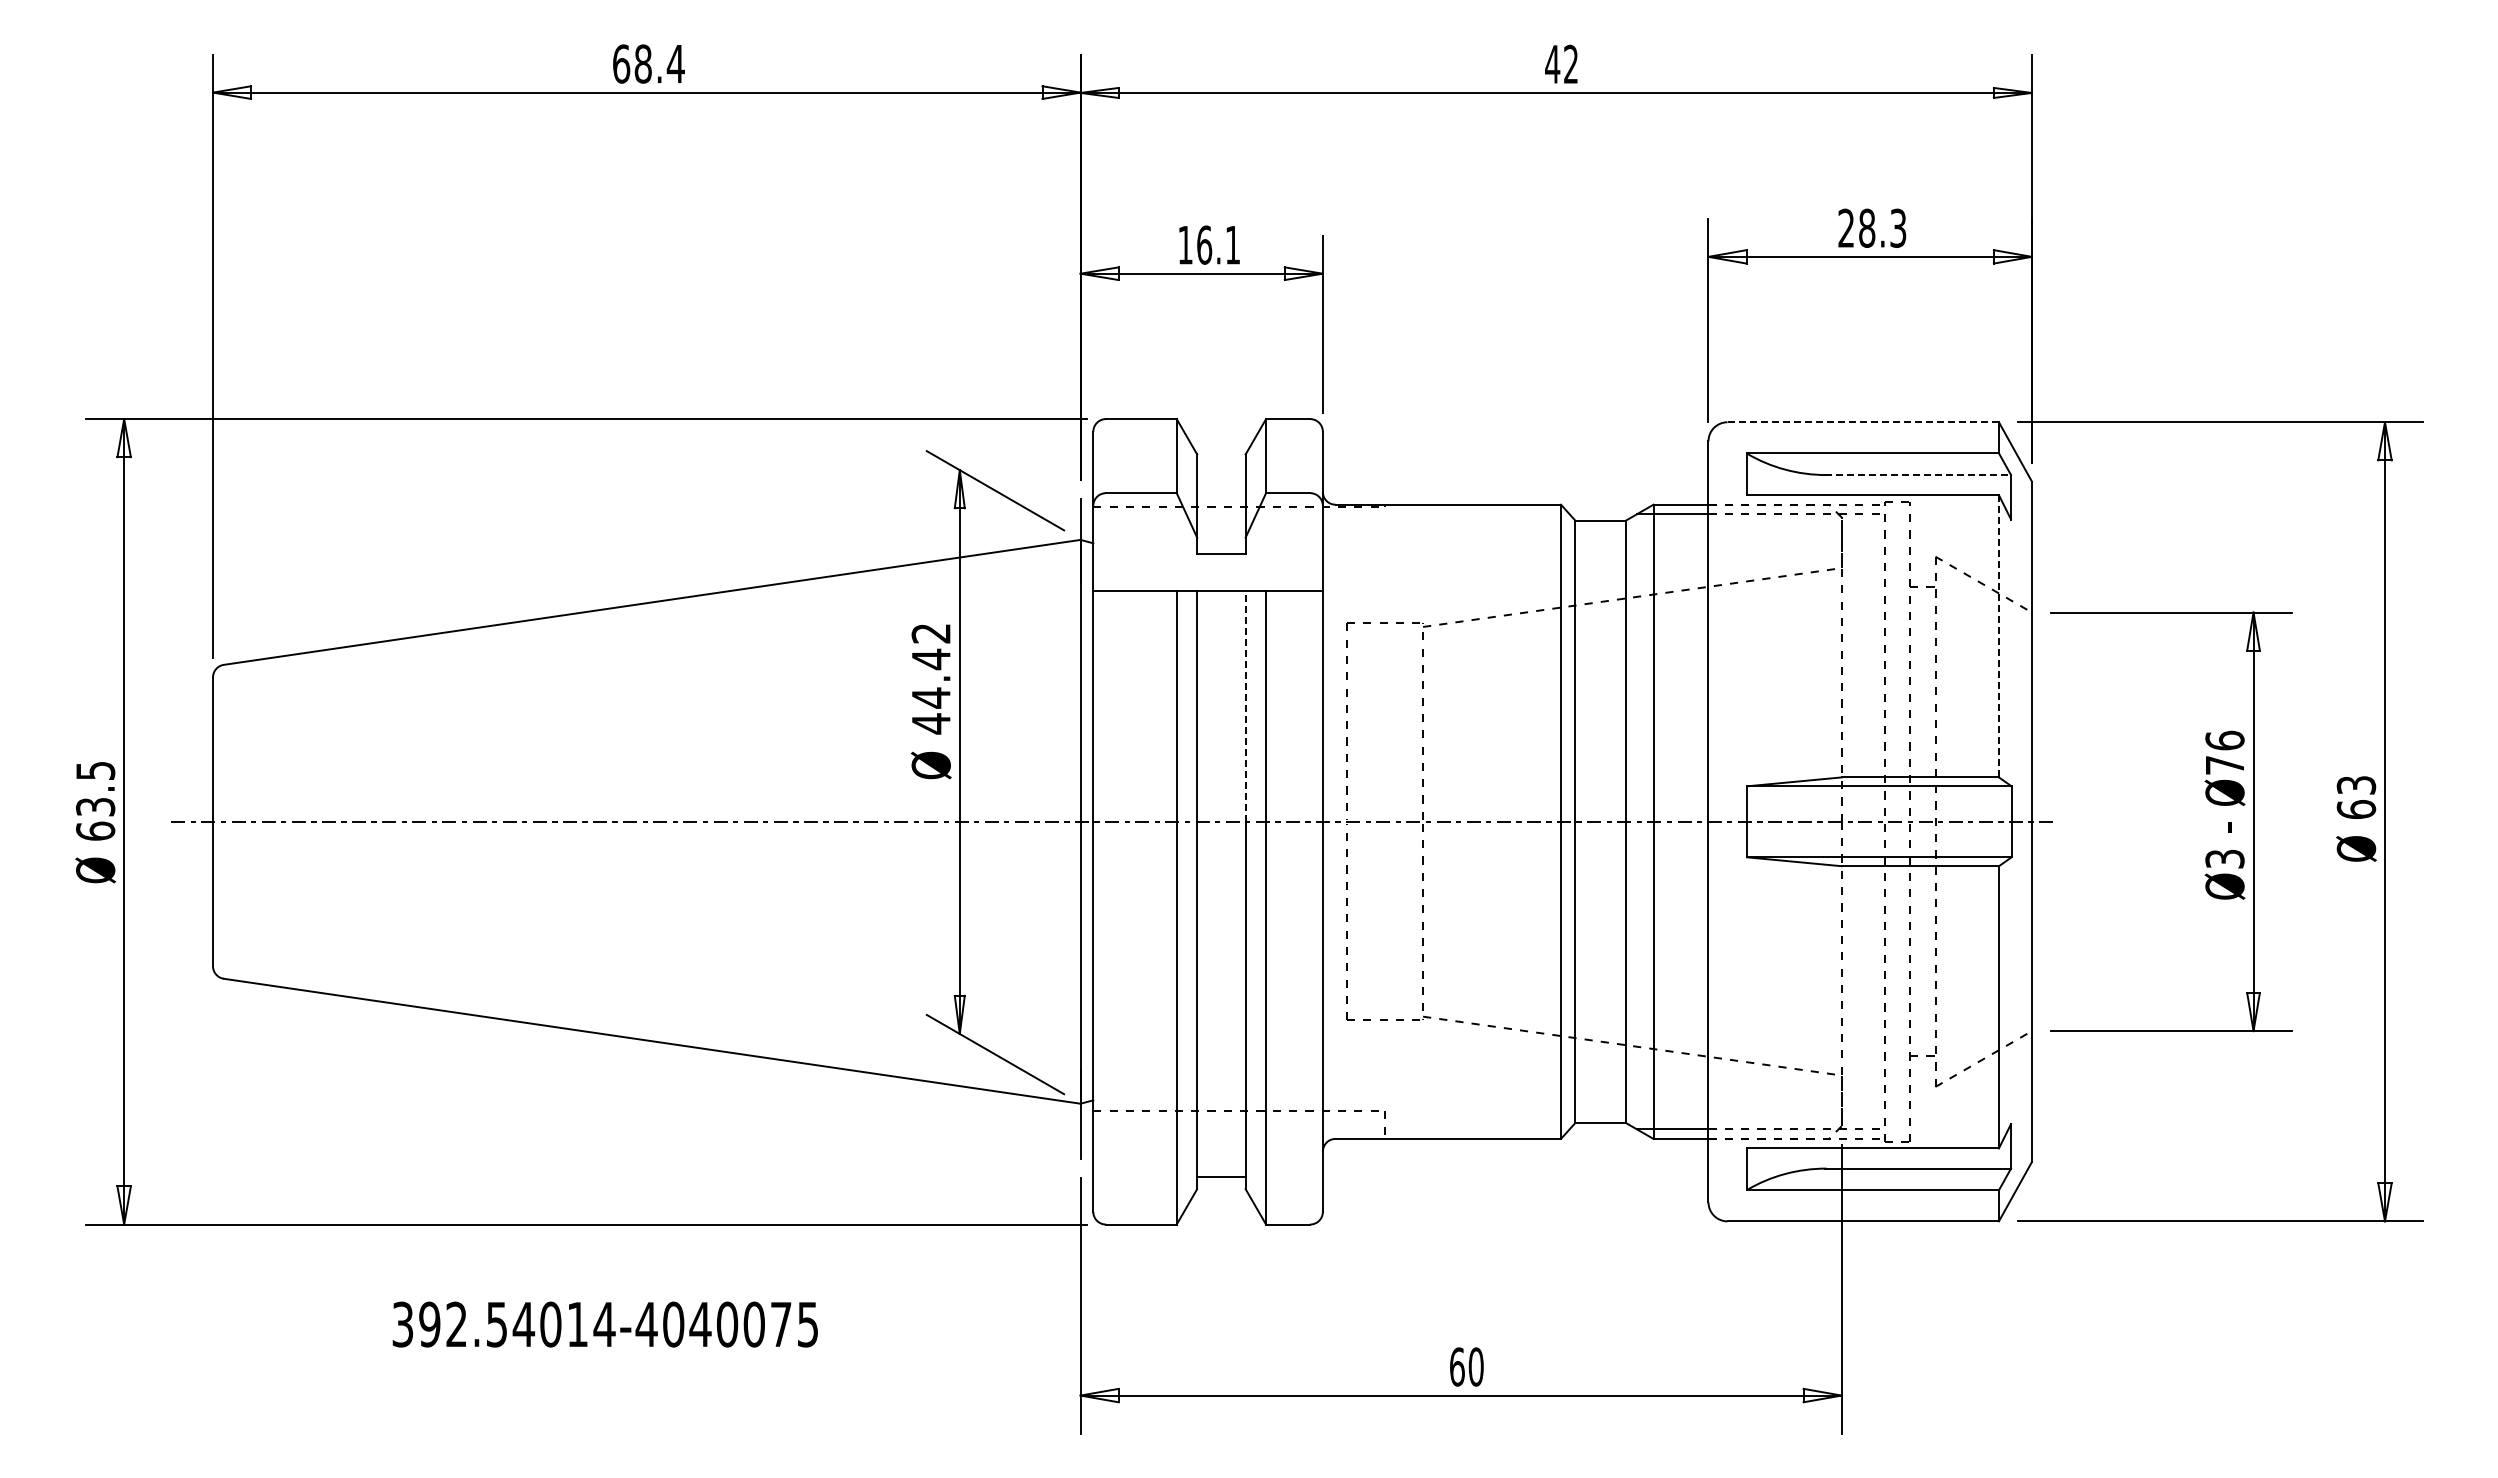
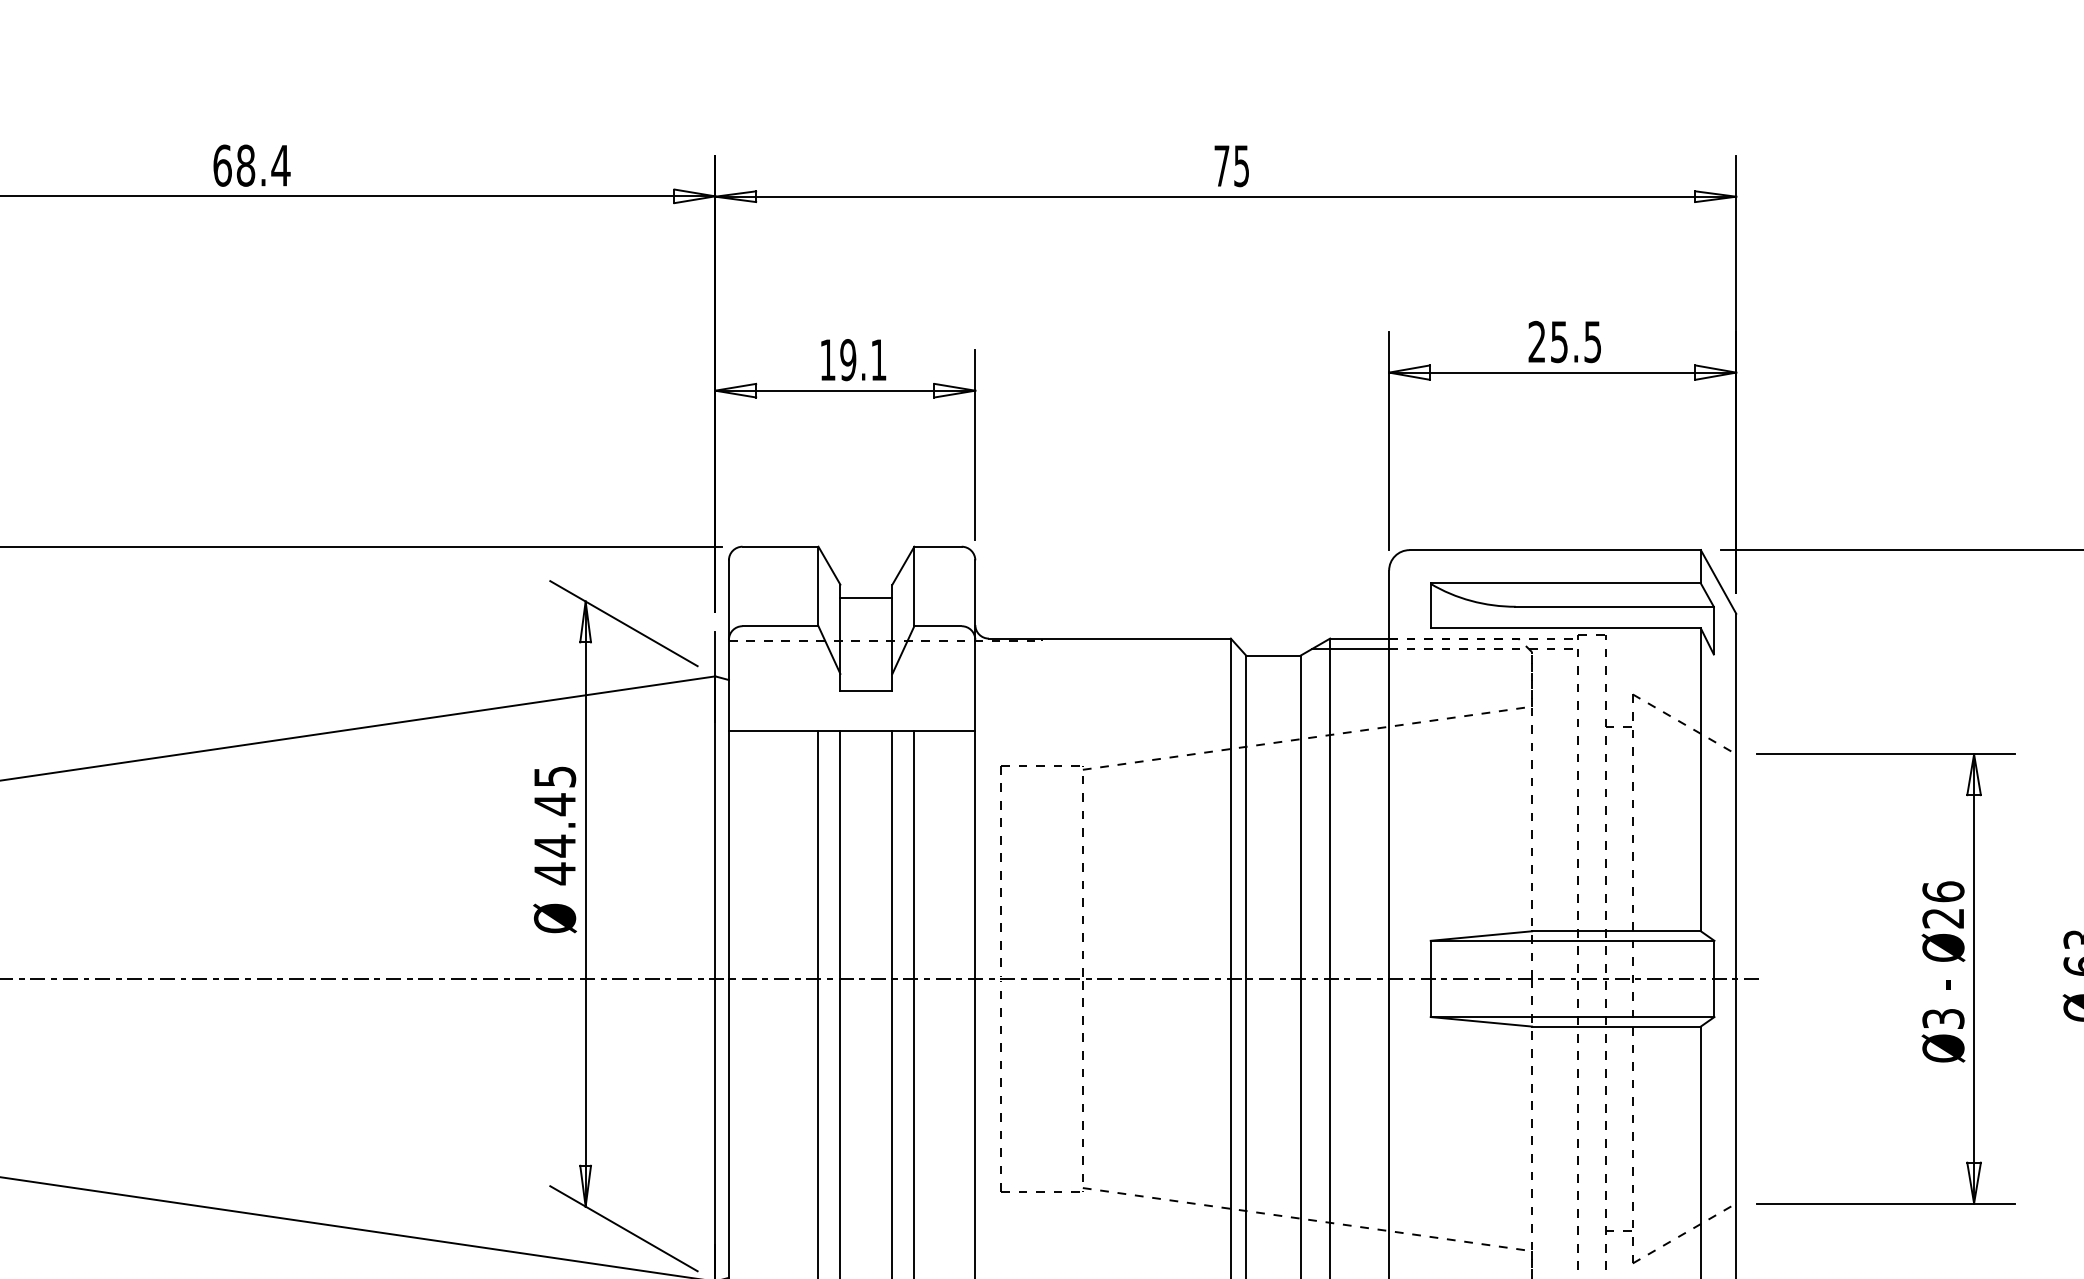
text: (1561, 64) -> (1231, 166), 42 -> 75
text: (1882, 227) -> (1575, 341), 28.3 -> 25.5
text: (1204, 244) -> (848, 359), 16.1 -> 19.1
line: (1863, 422) -> (1555, 550), dashed -> solid
line: (1221, 466) -> (866, 597), added
line: (1918, 475) -> (1614, 607), dashed -> solid
text: (930, 633) -> (554, 776), 44.42 -> 44.45
line: (1998, 635) -> (1700, 778), dashed -> solid
line: (1245, 705) -> (892, 854), dashed -> solid
text: (2224, 765) -> (1942, 918), Ø76 -> Ø26

